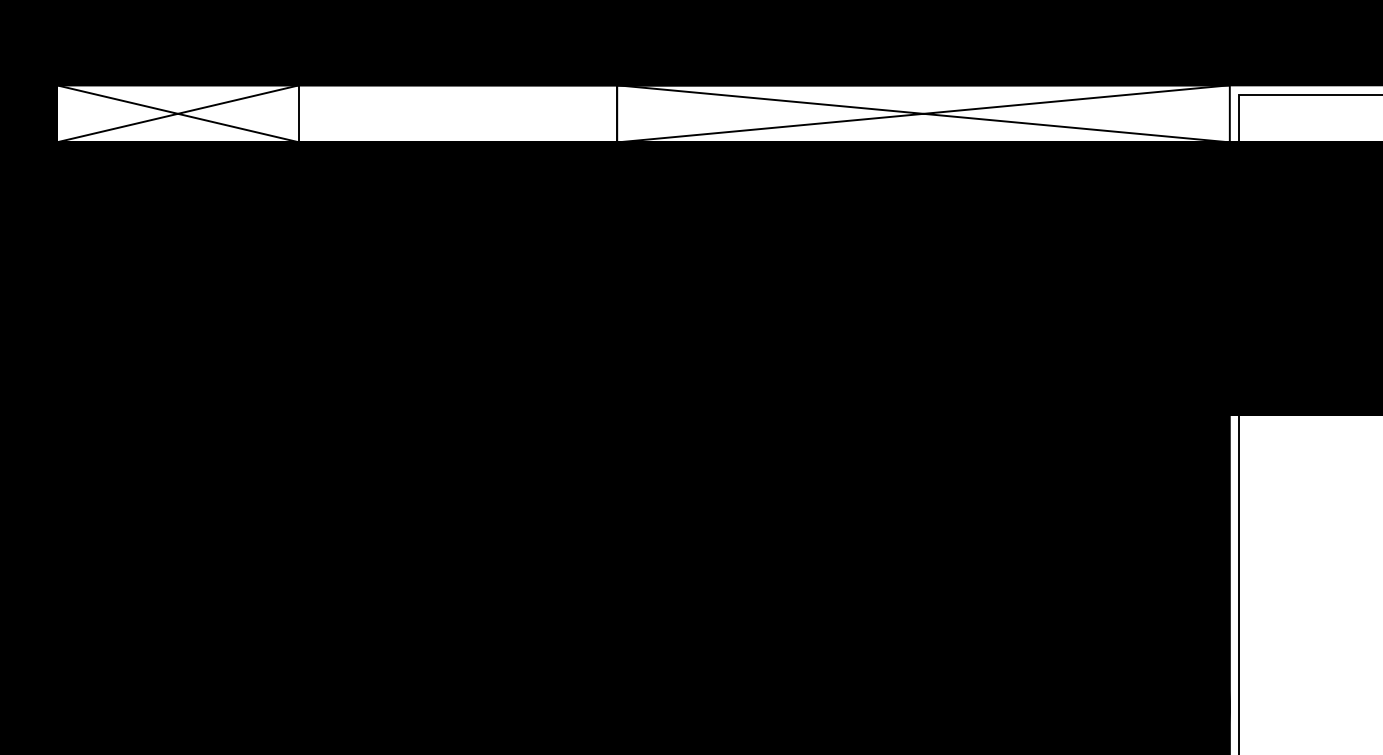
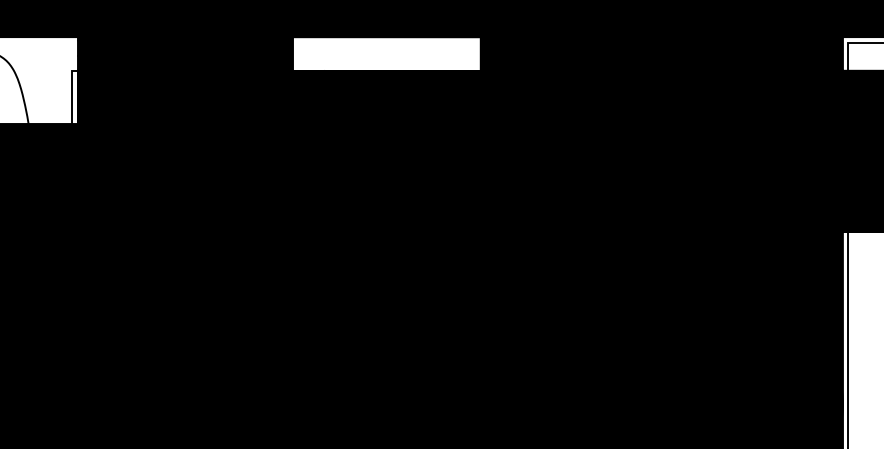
fill: (178, 113) -> (221, 53), added
fill: (922, 113) -> (661, 53), added

